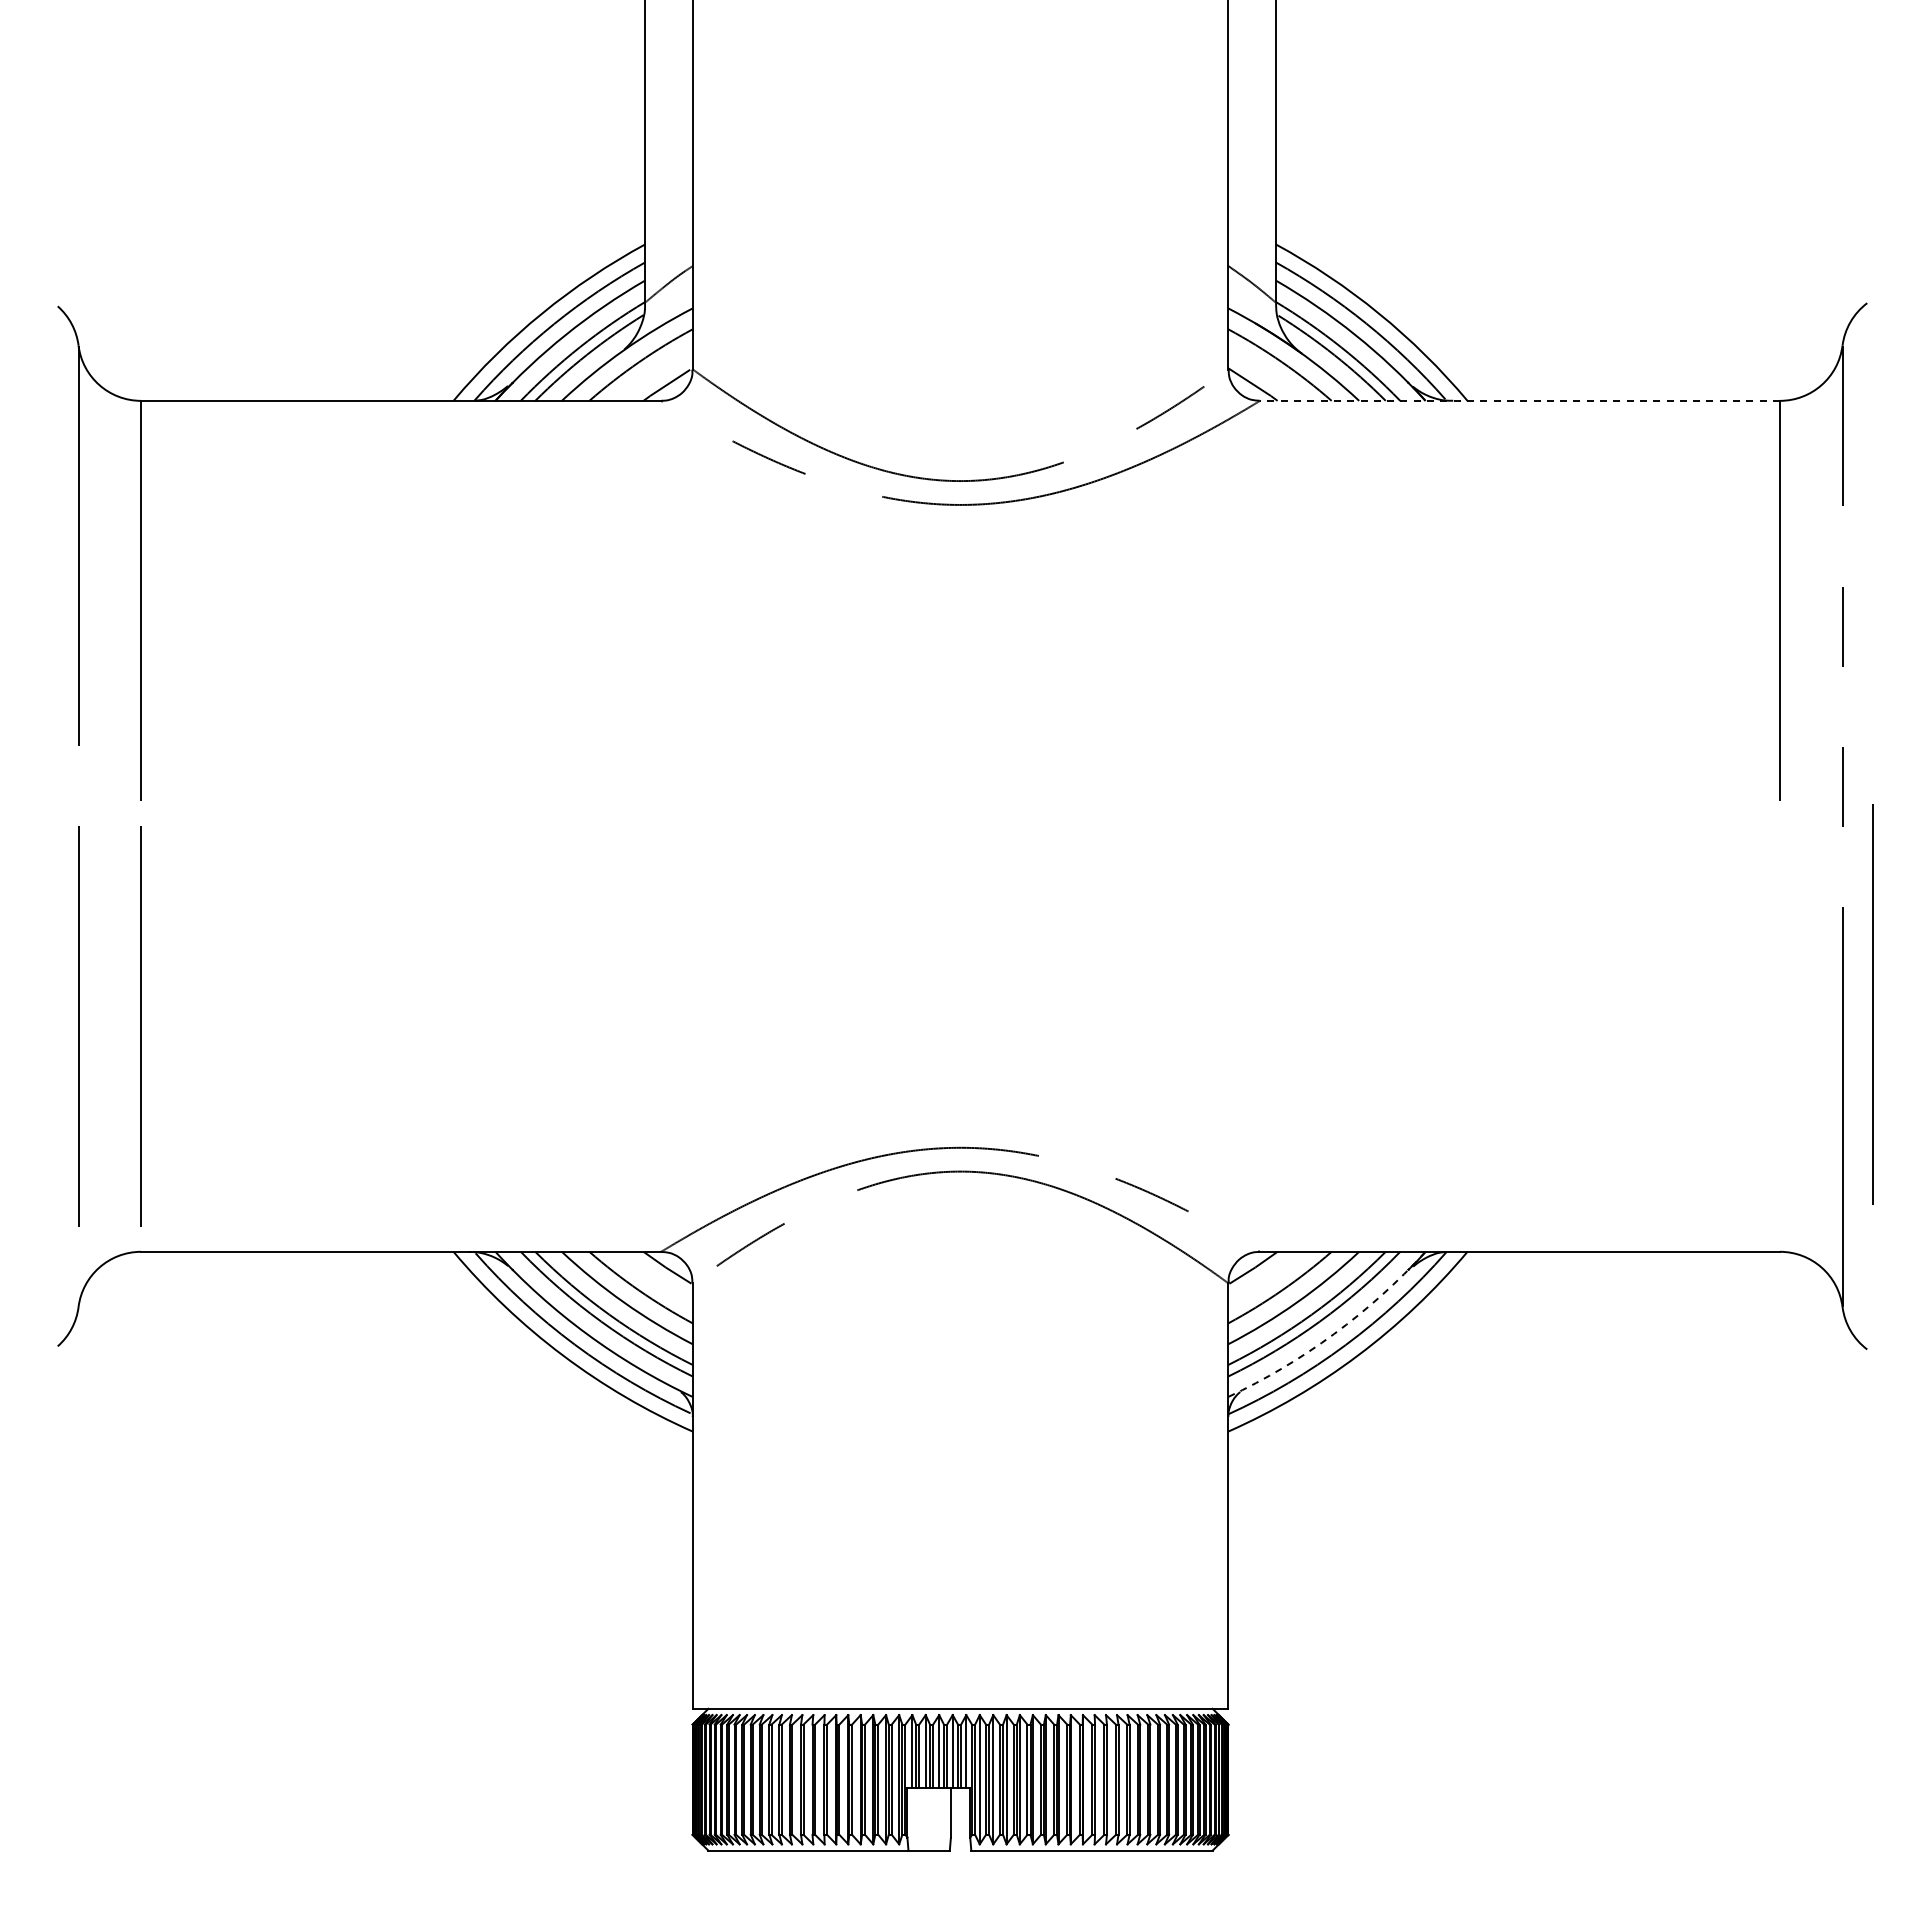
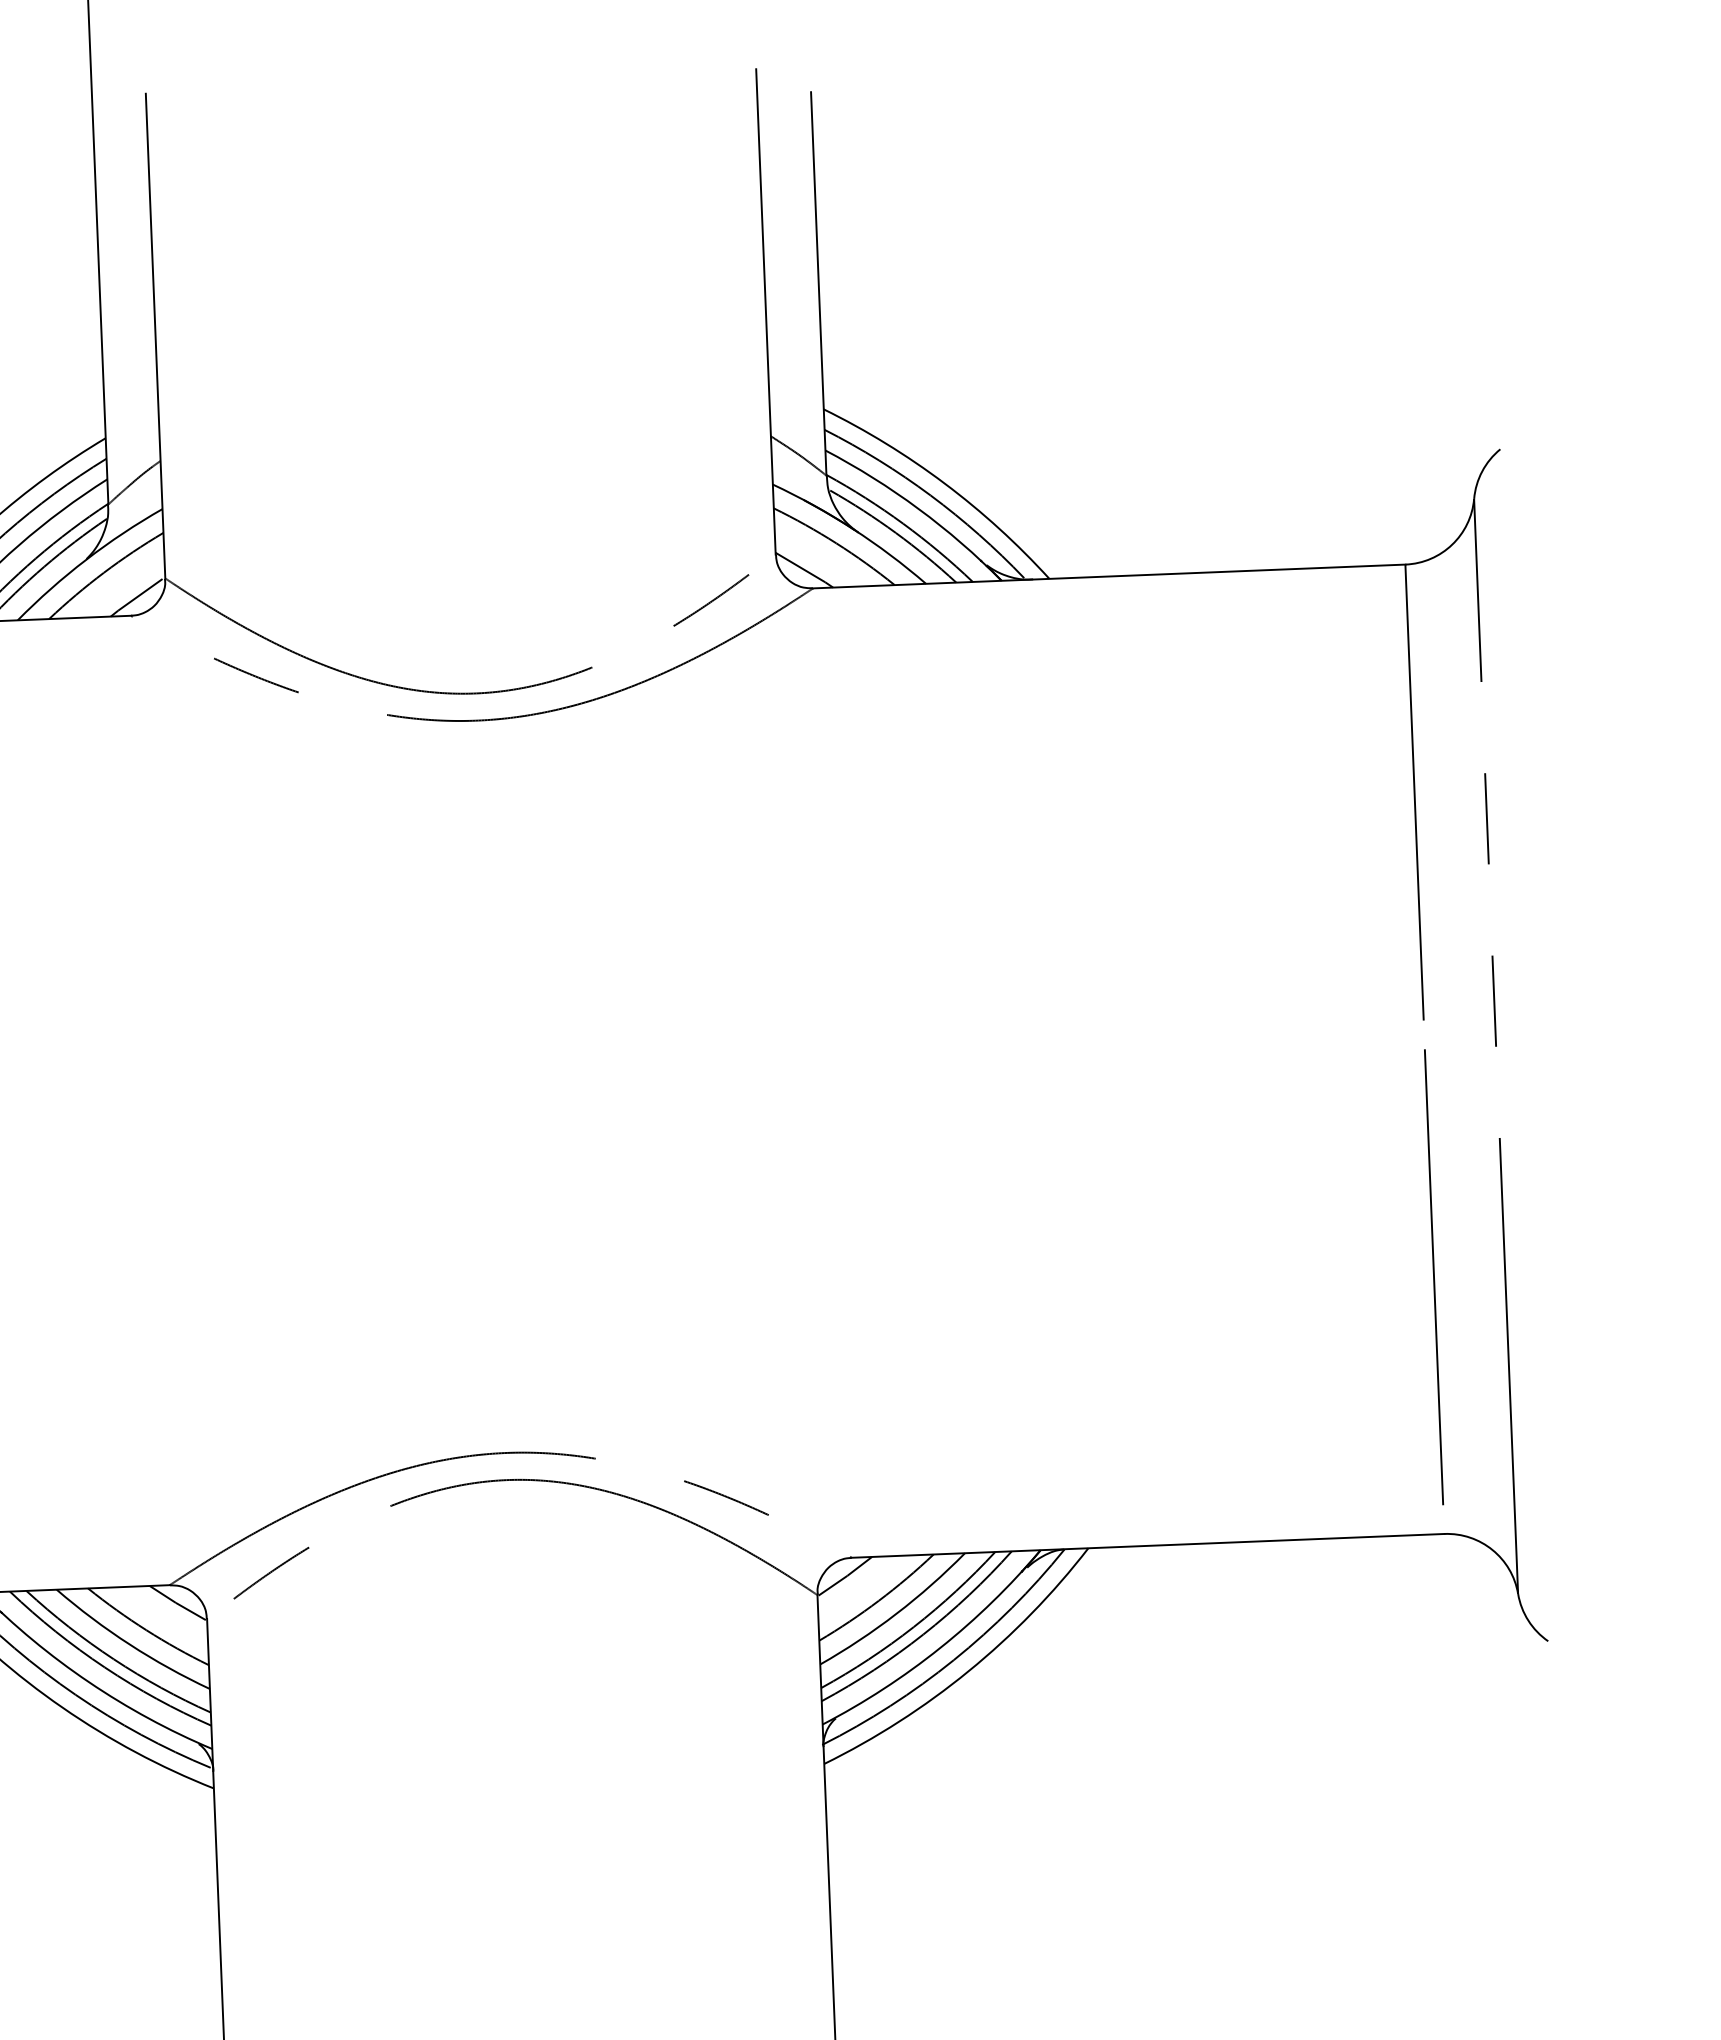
line: (1519, 400) -> (1108, 576), dashed -> solid
line: (1872, 1004) -> (1433, 1277), moved
arc: (1334, 1334) -> (940, 1648), dashed -> solid

